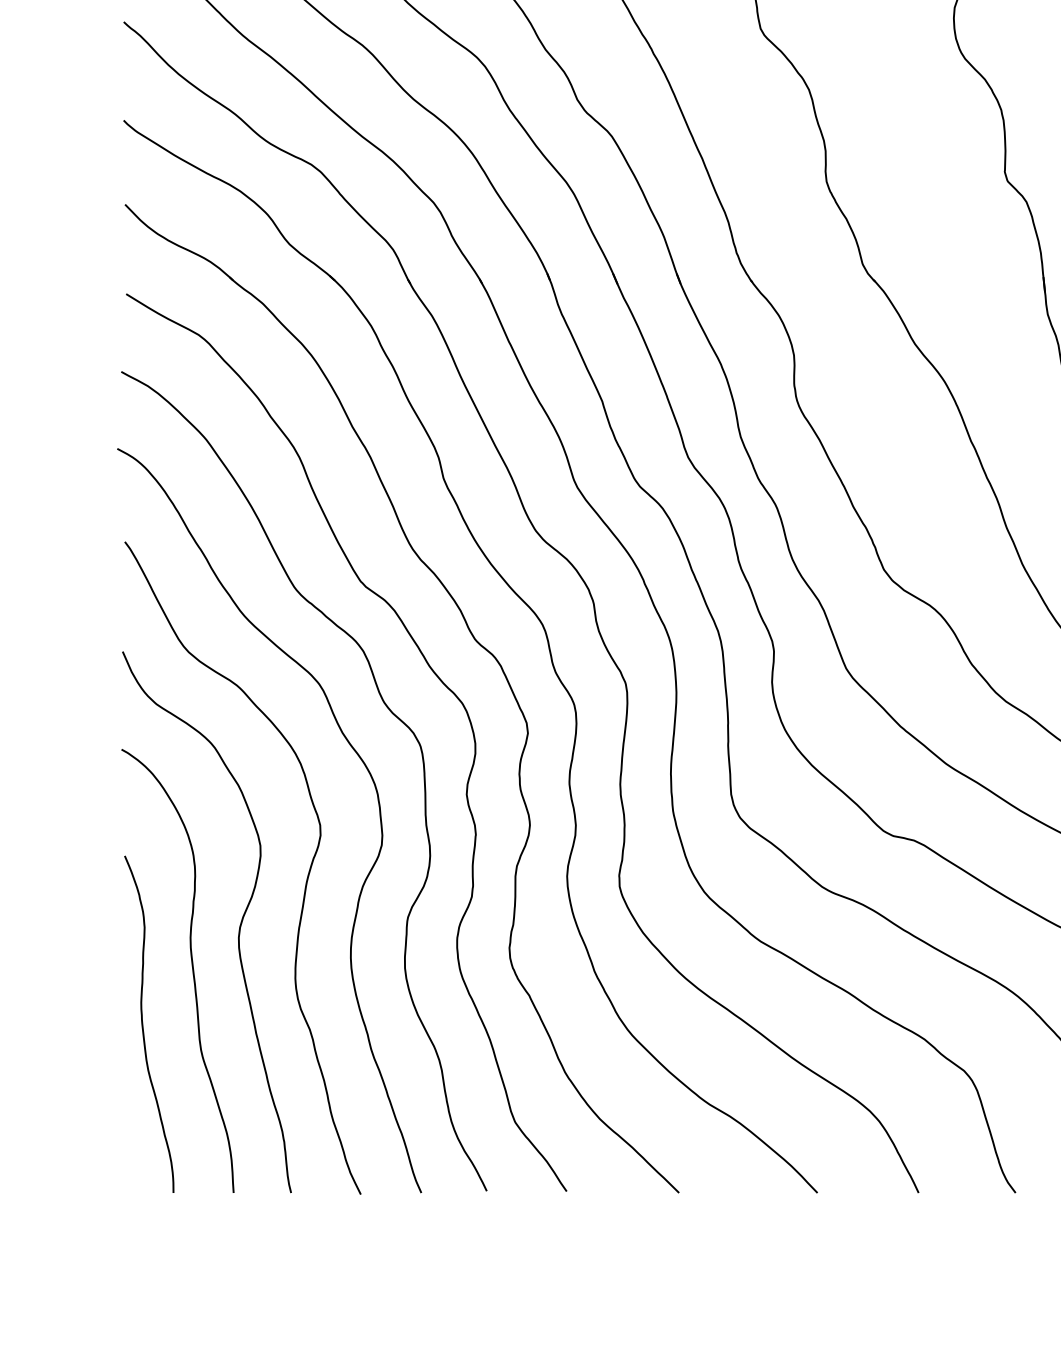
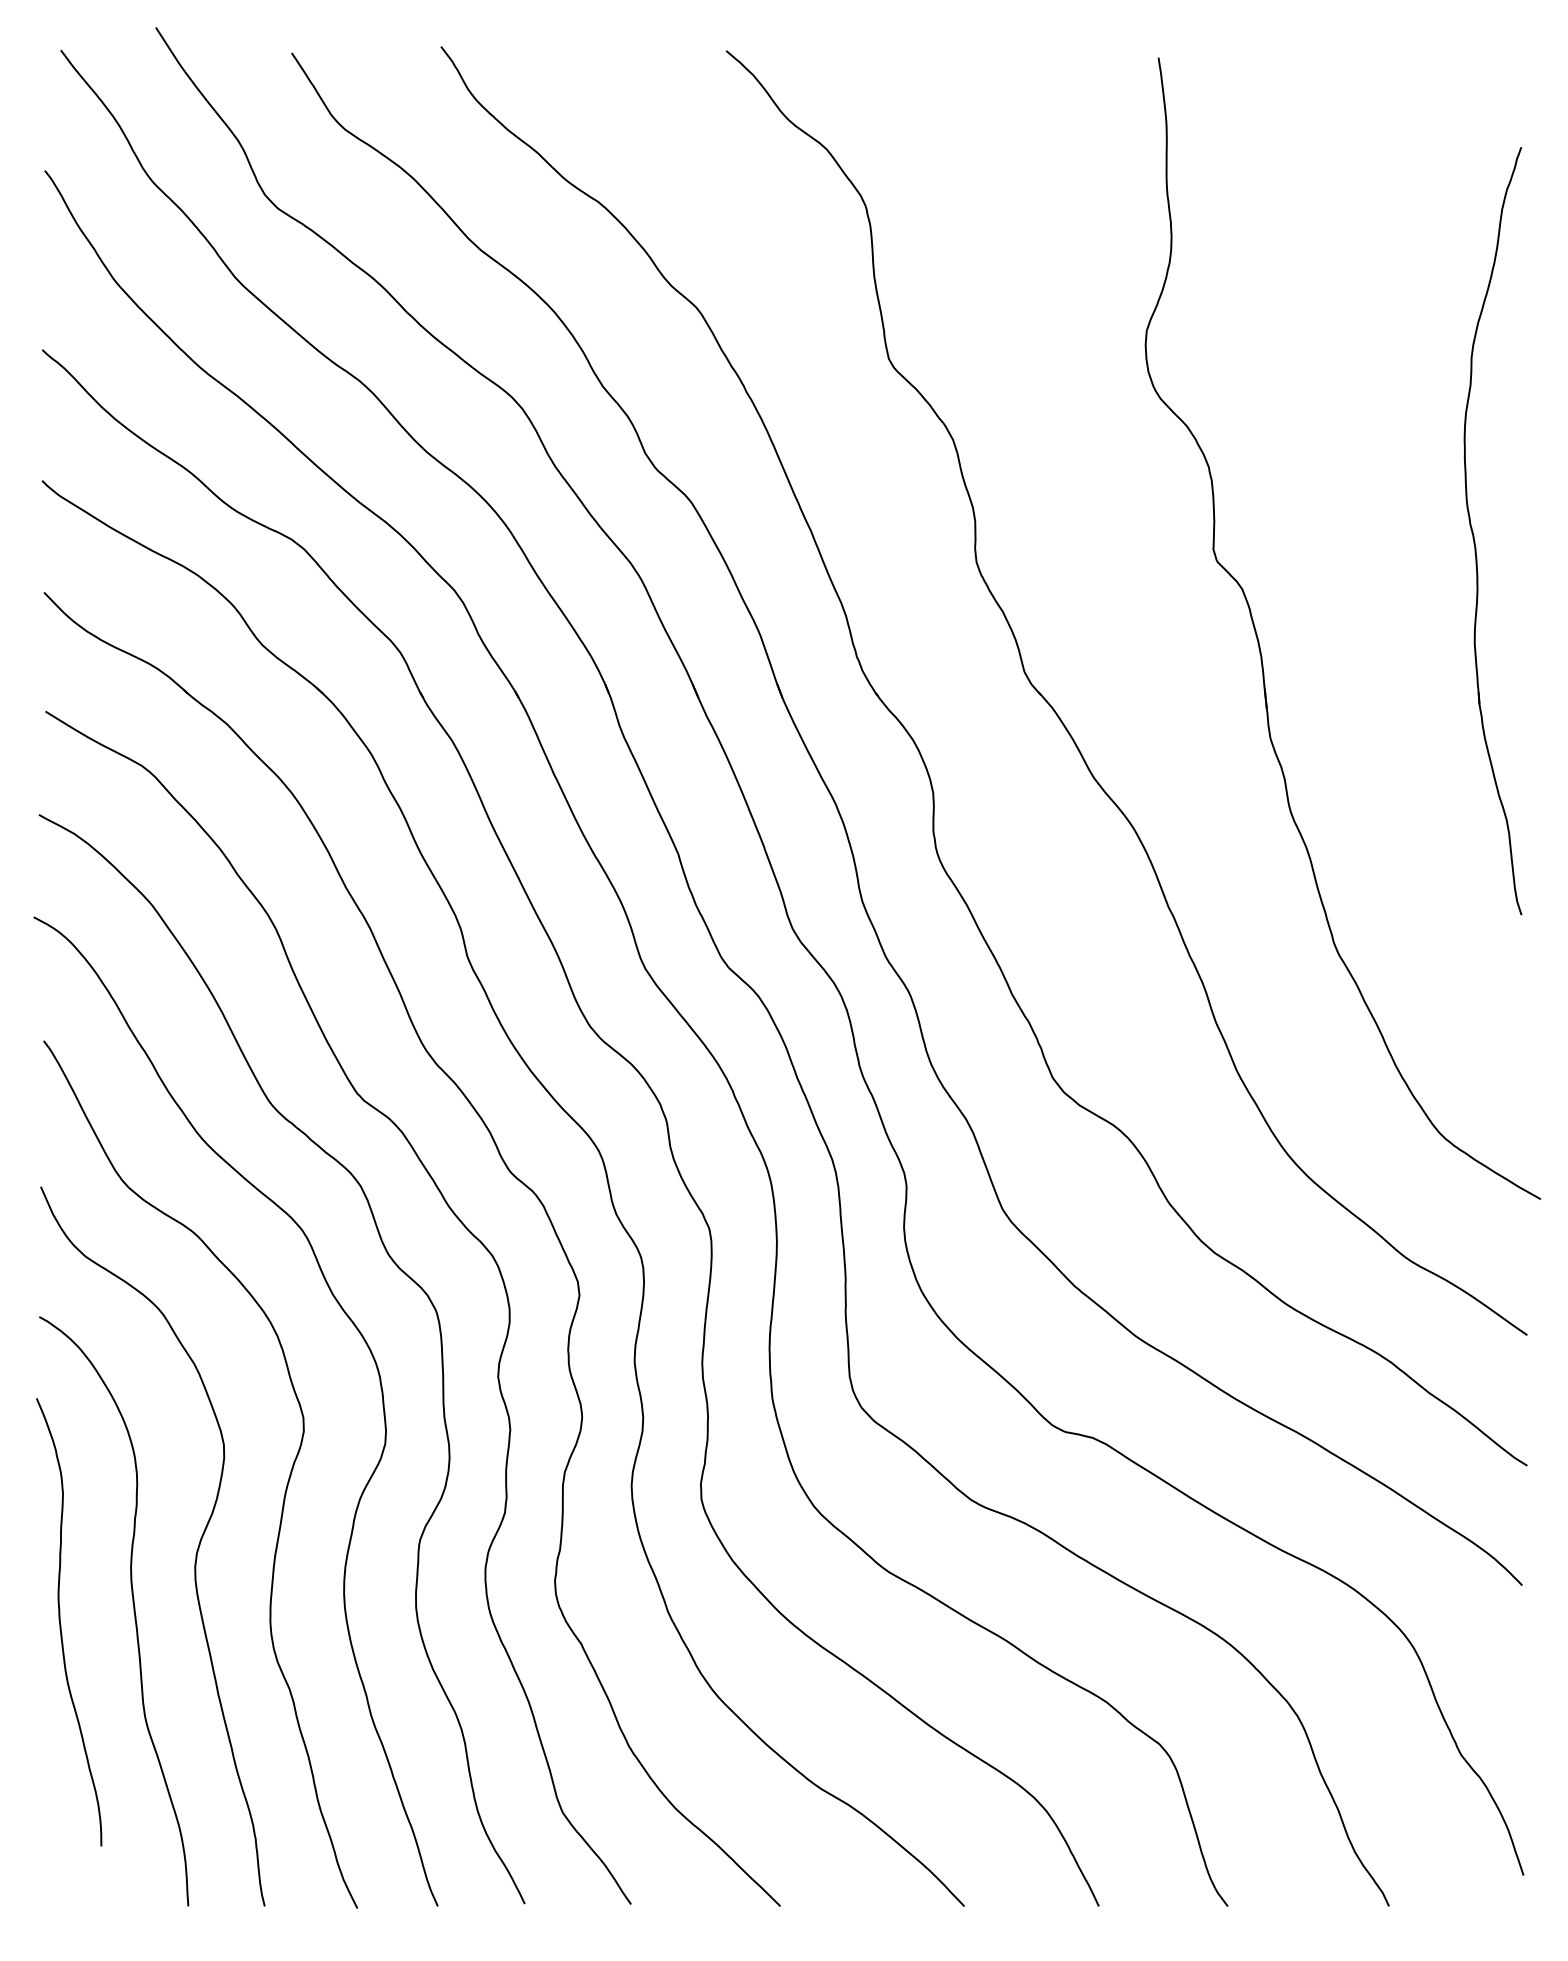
curve: (143, 1026) -> (61, 1624), moved

